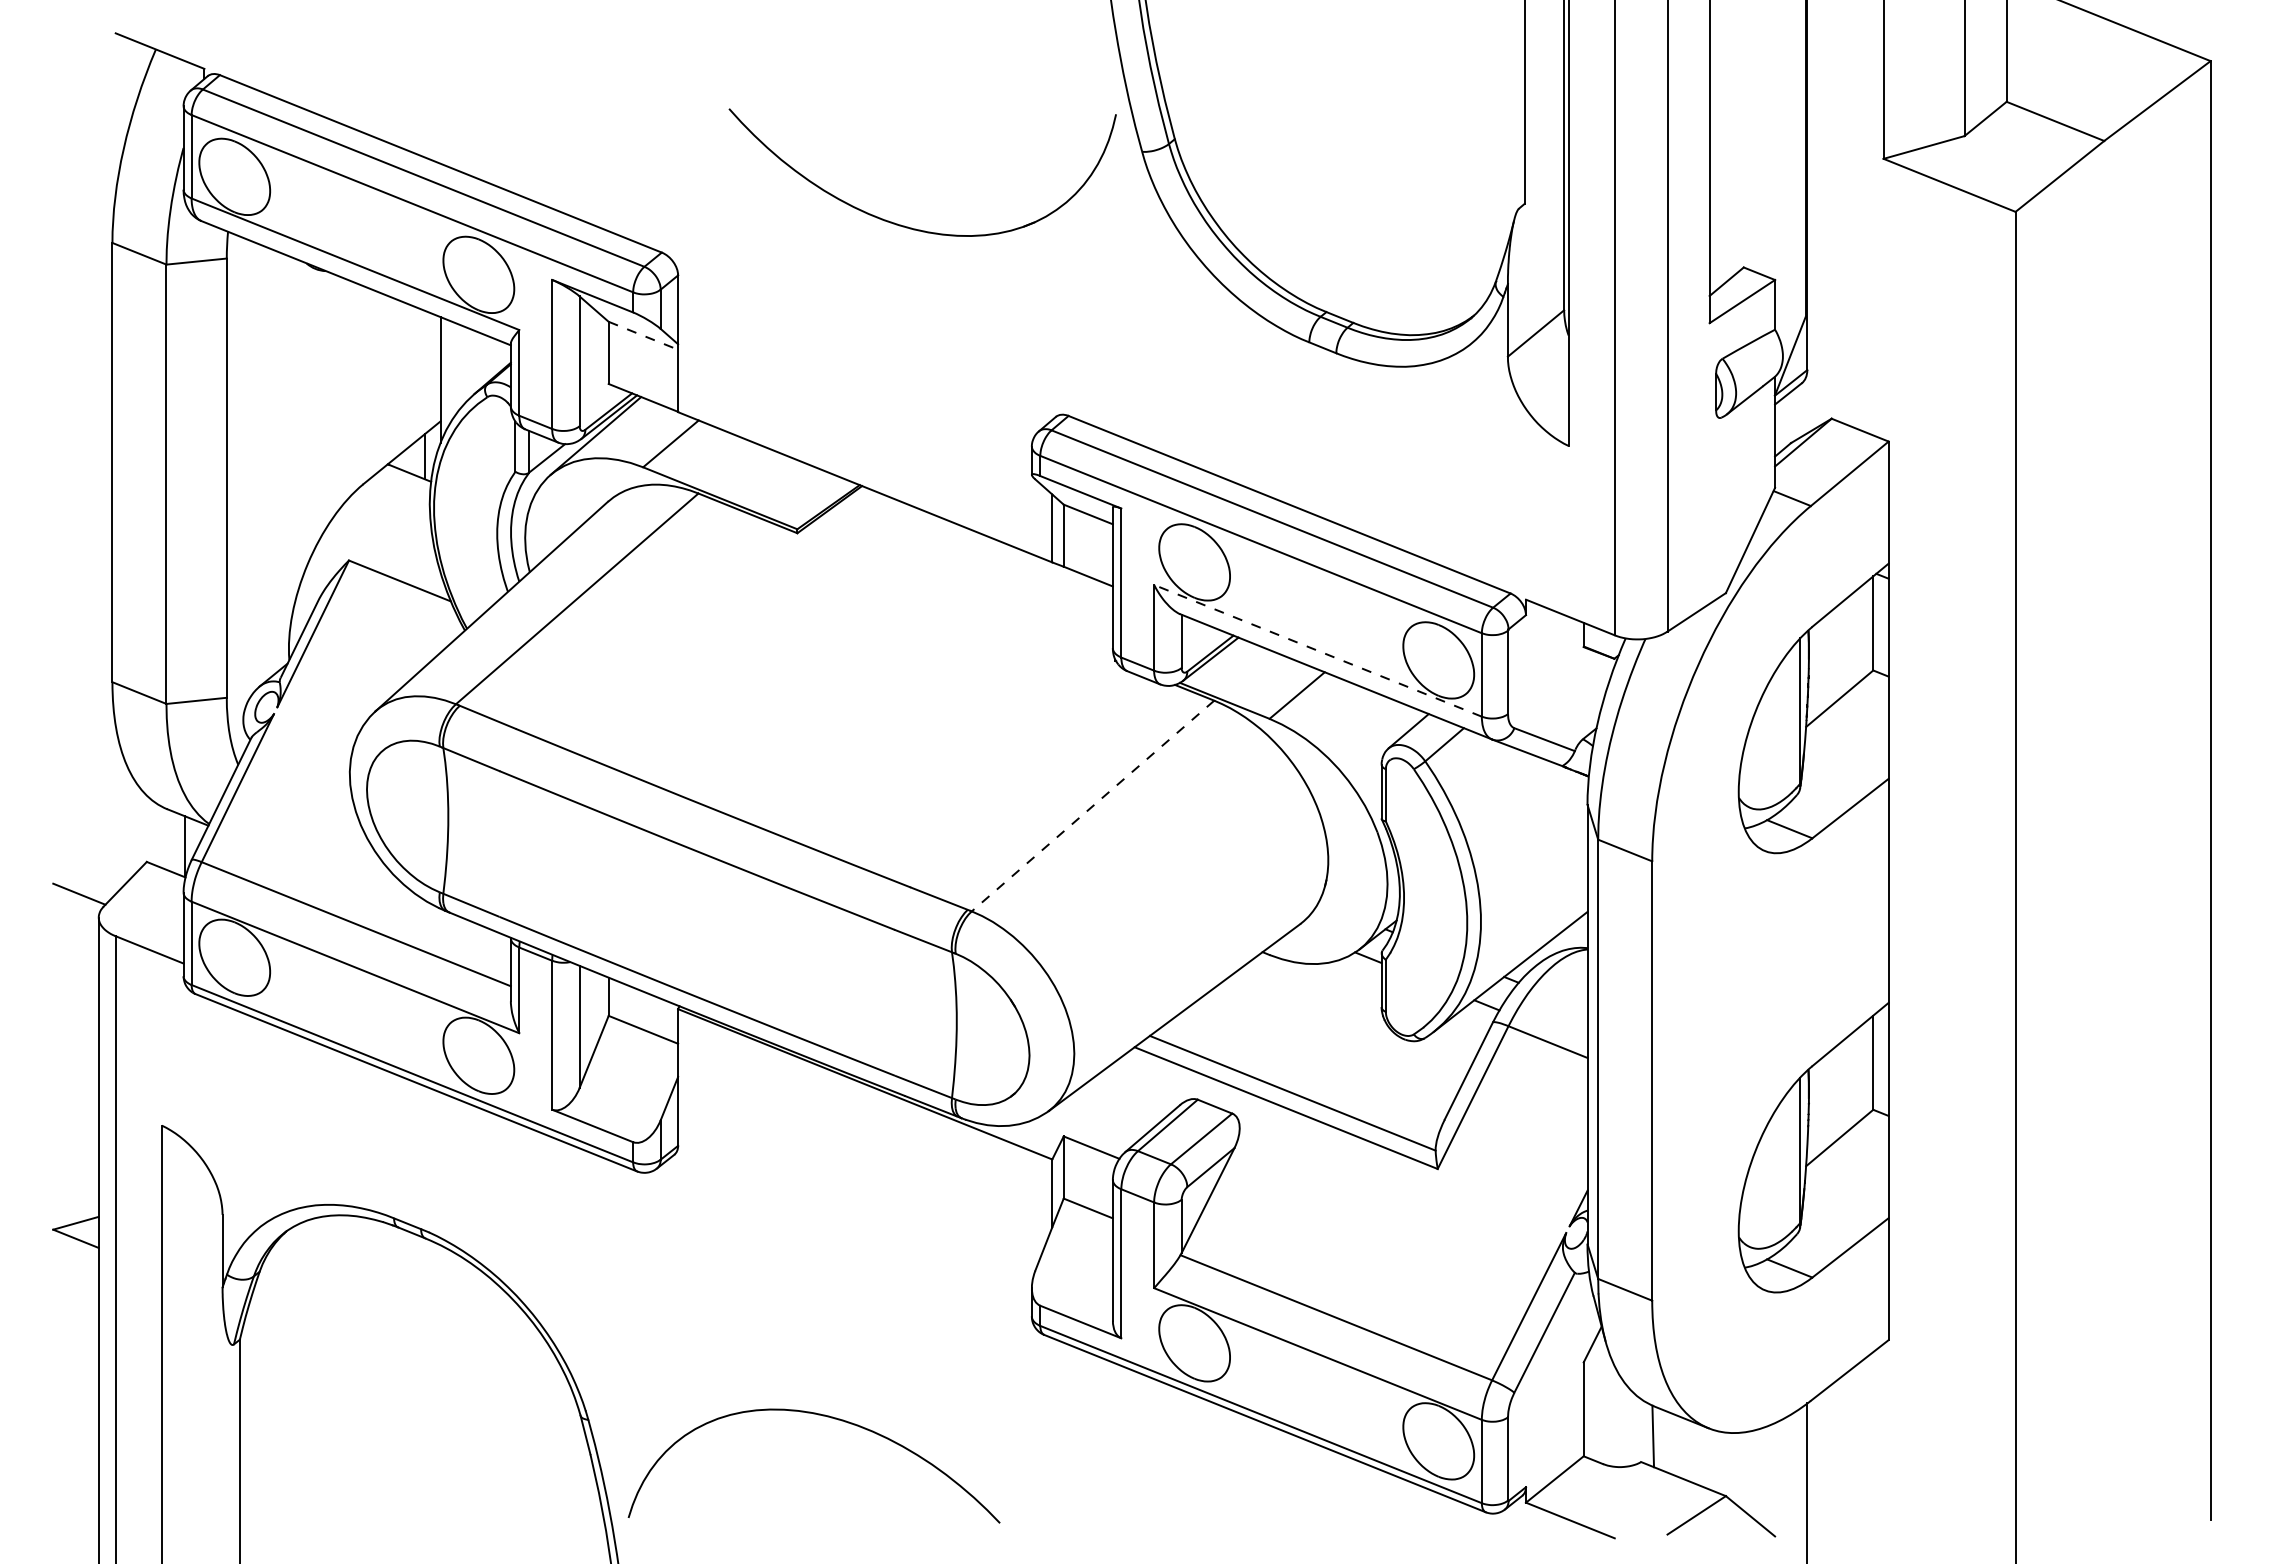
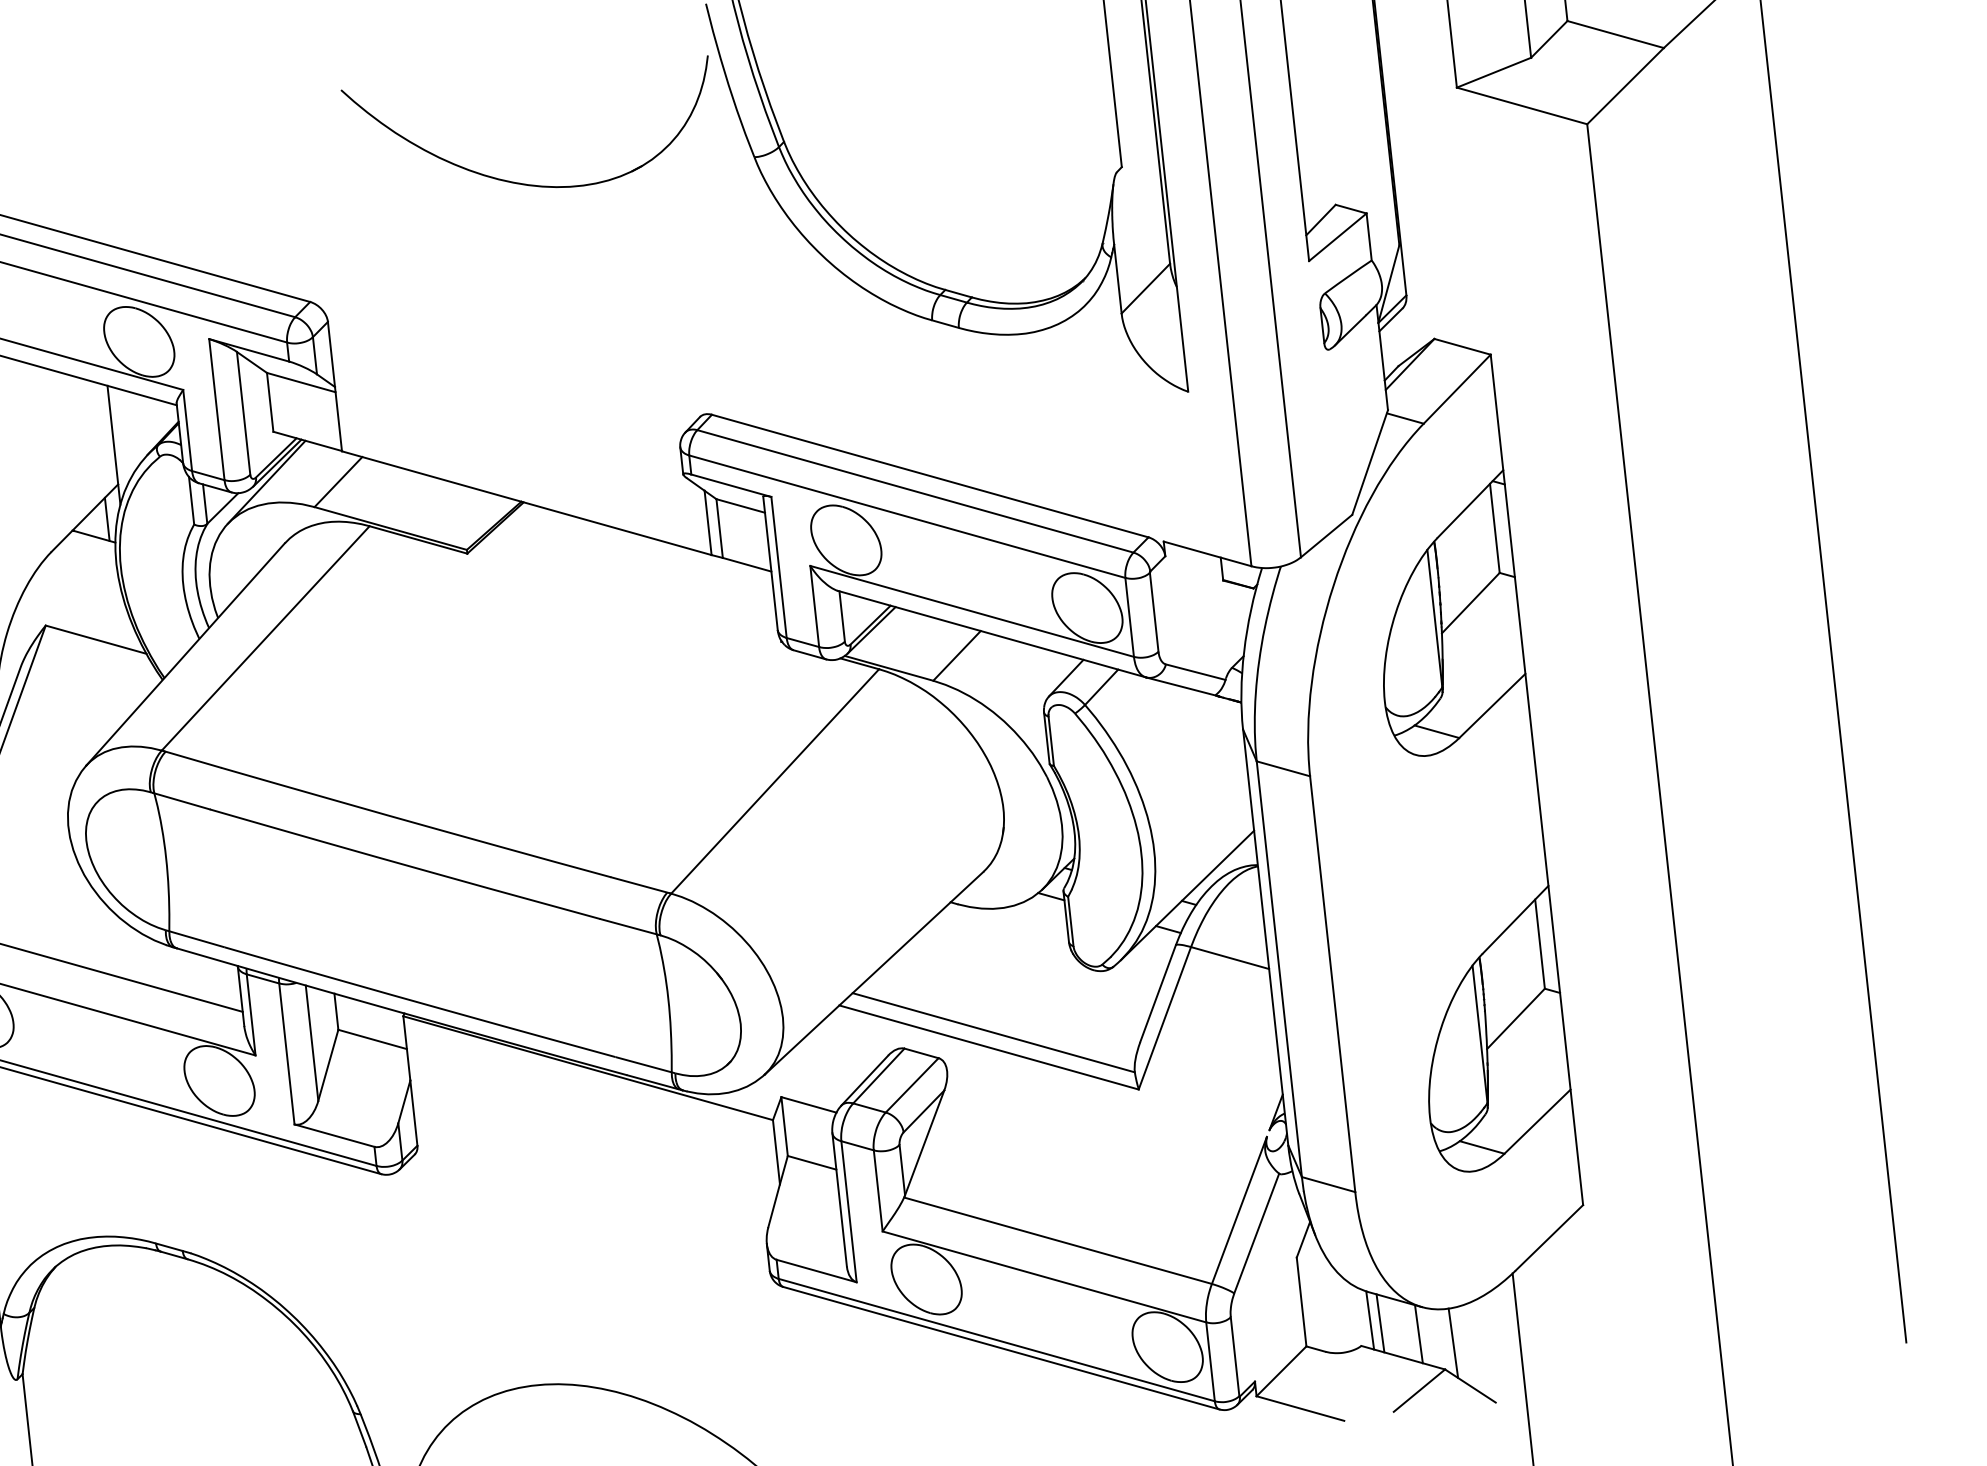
part: (908, 226) -> (522, 183), moved
line: (643, 335) -> (301, 382), dashed -> solid
line: (1318, 650) -> (972, 611), dashed -> solid
line: (1093, 806) -> (775, 781), dashed -> solid
line: (1663, 1440) -> (1380, 1323), added
line: (1702, 1456) -> (1418, 1334), added
line: (1737, 1469) -> (1453, 1343), added

